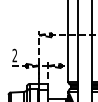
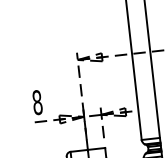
text: (14, 55) -> (36, 102), 2 -> 8

